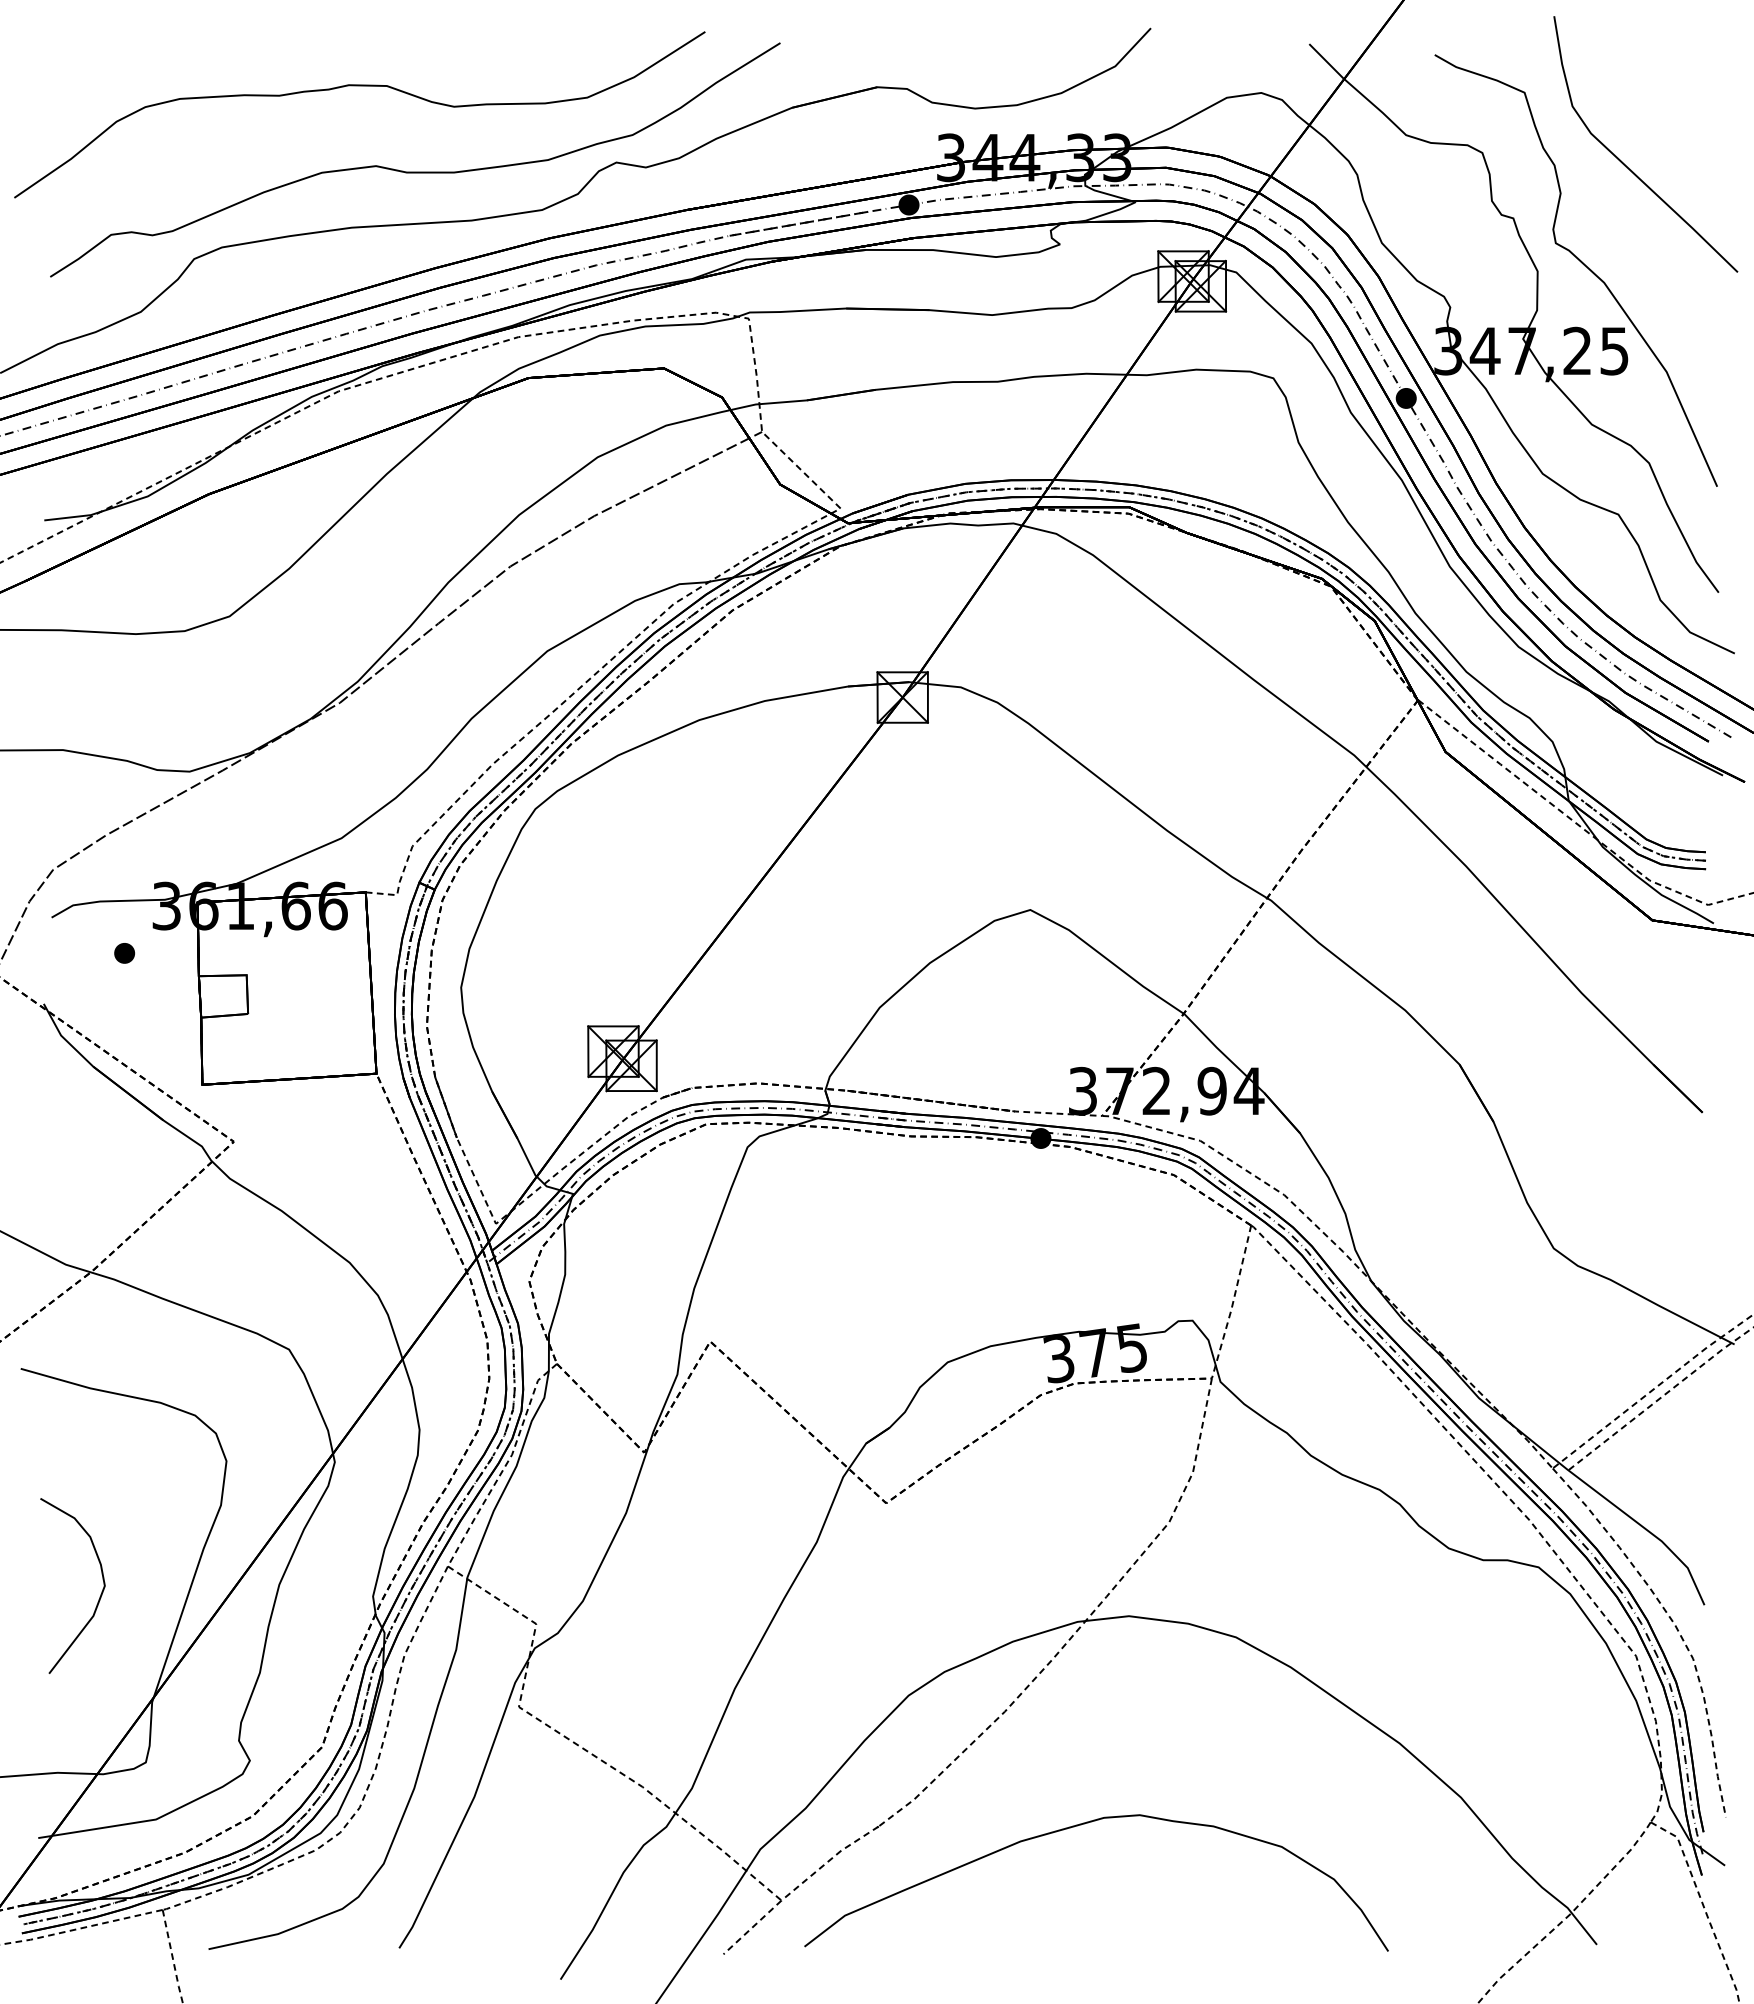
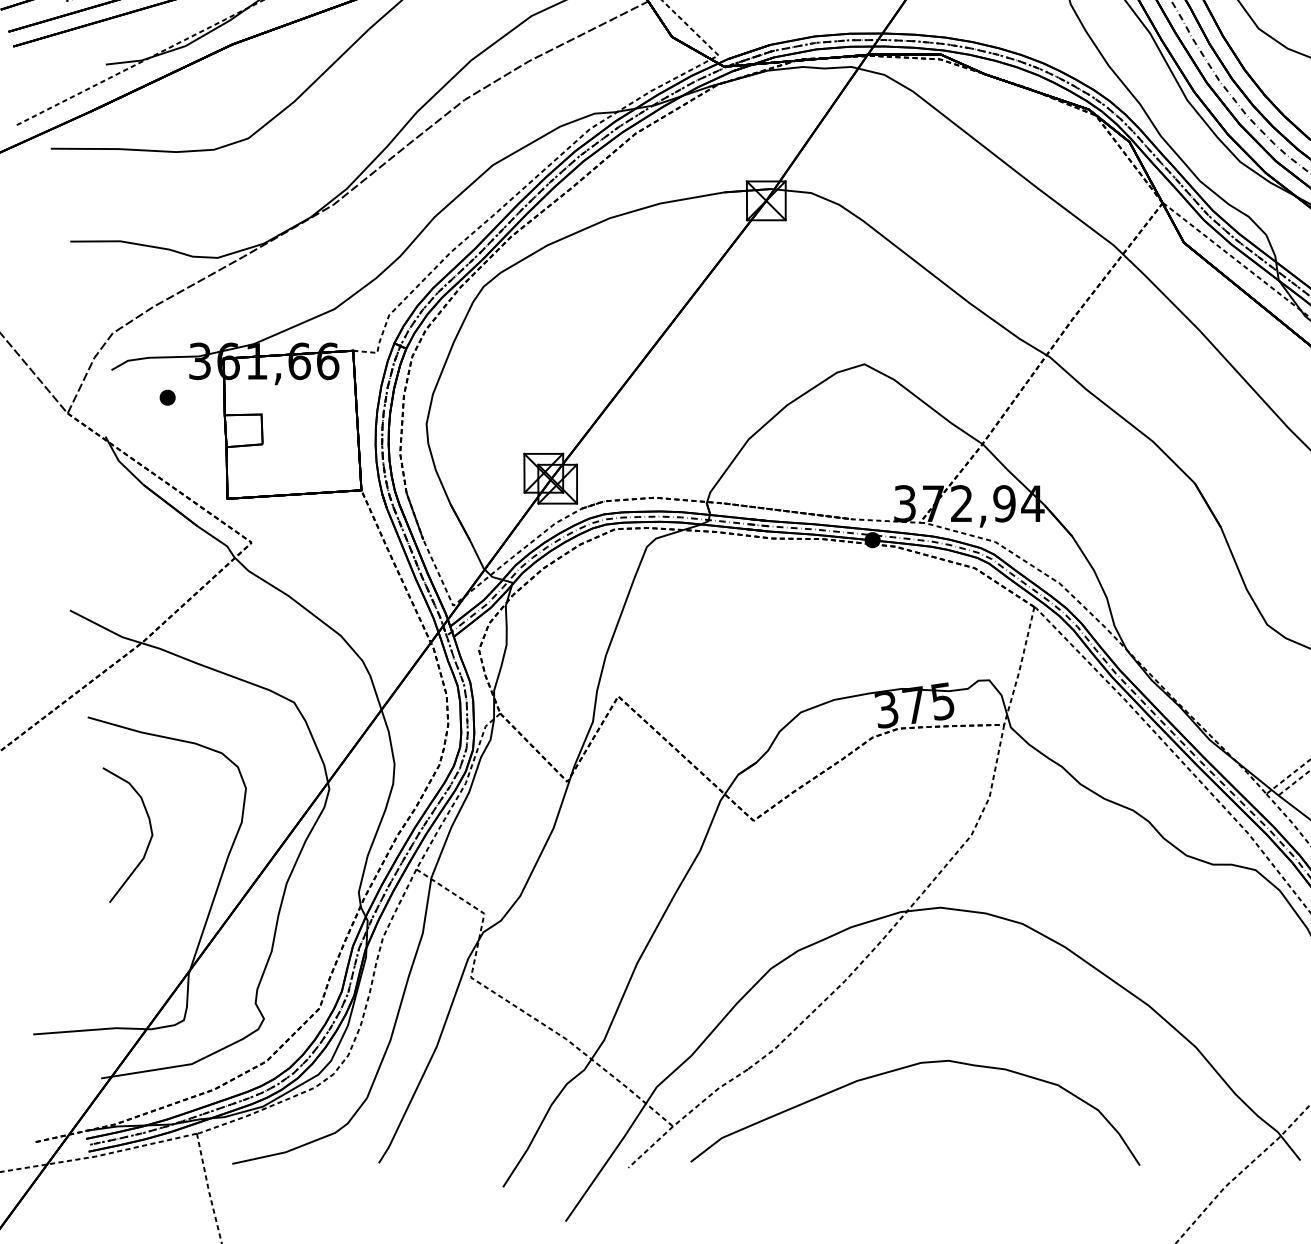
curve: (99, 1596) -> (148, 843), moved

